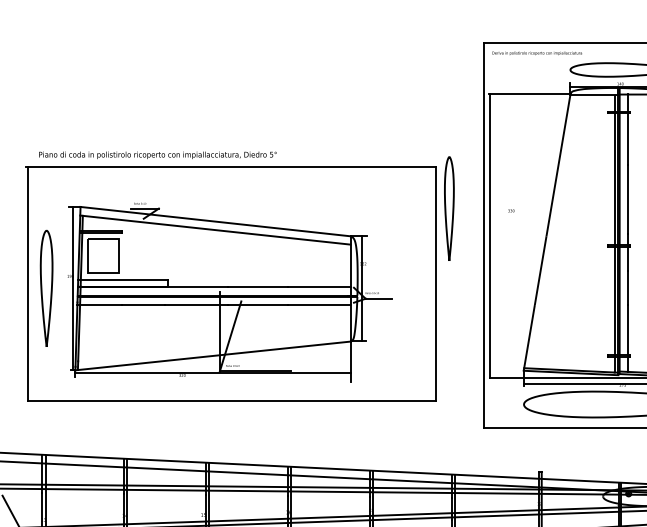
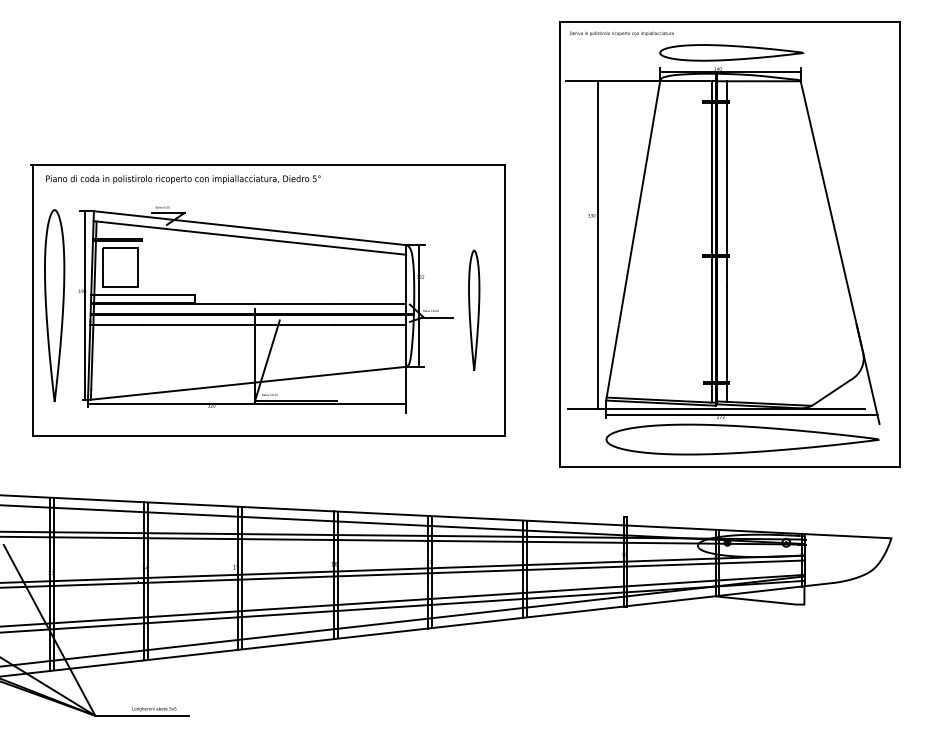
text: (158, 155) -> (183, 179), moved
part: (449, 208) -> (474, 309), moved
line: (490, 235) -> (597, 244), moved
part: (46, 288) -> (54, 305), size x1.43

